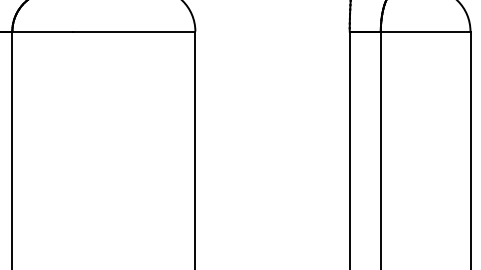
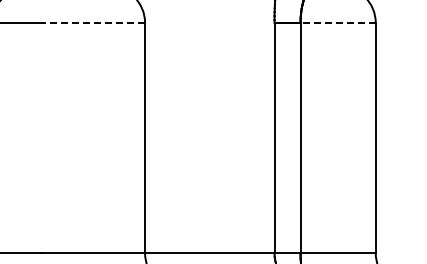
line: (133, 31) -> (93, 22), solid -> dashed
line: (426, 31) -> (338, 22), solid -> dashed

